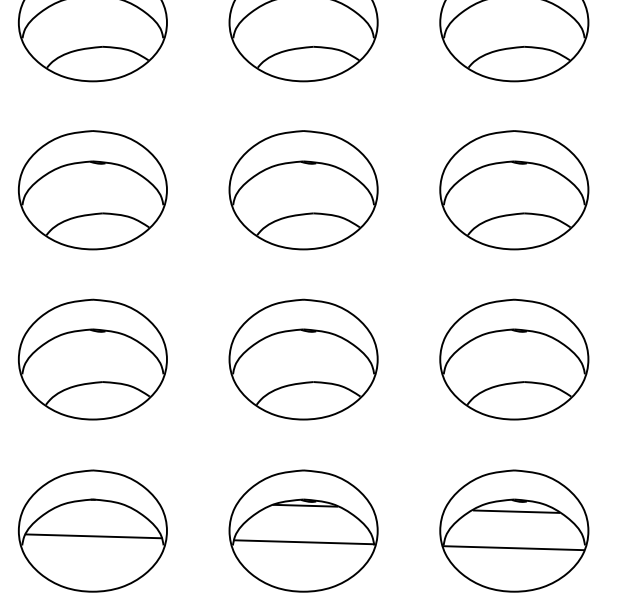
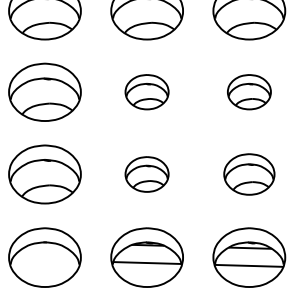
part: (302, 188) -> (146, 91), size x0.6
part: (514, 188) -> (249, 91), size x0.6
part: (302, 359) -> (146, 174), size x0.6
part: (514, 359) -> (249, 174), size x0.7
line: (93, 537) -> (45, 260), removed

